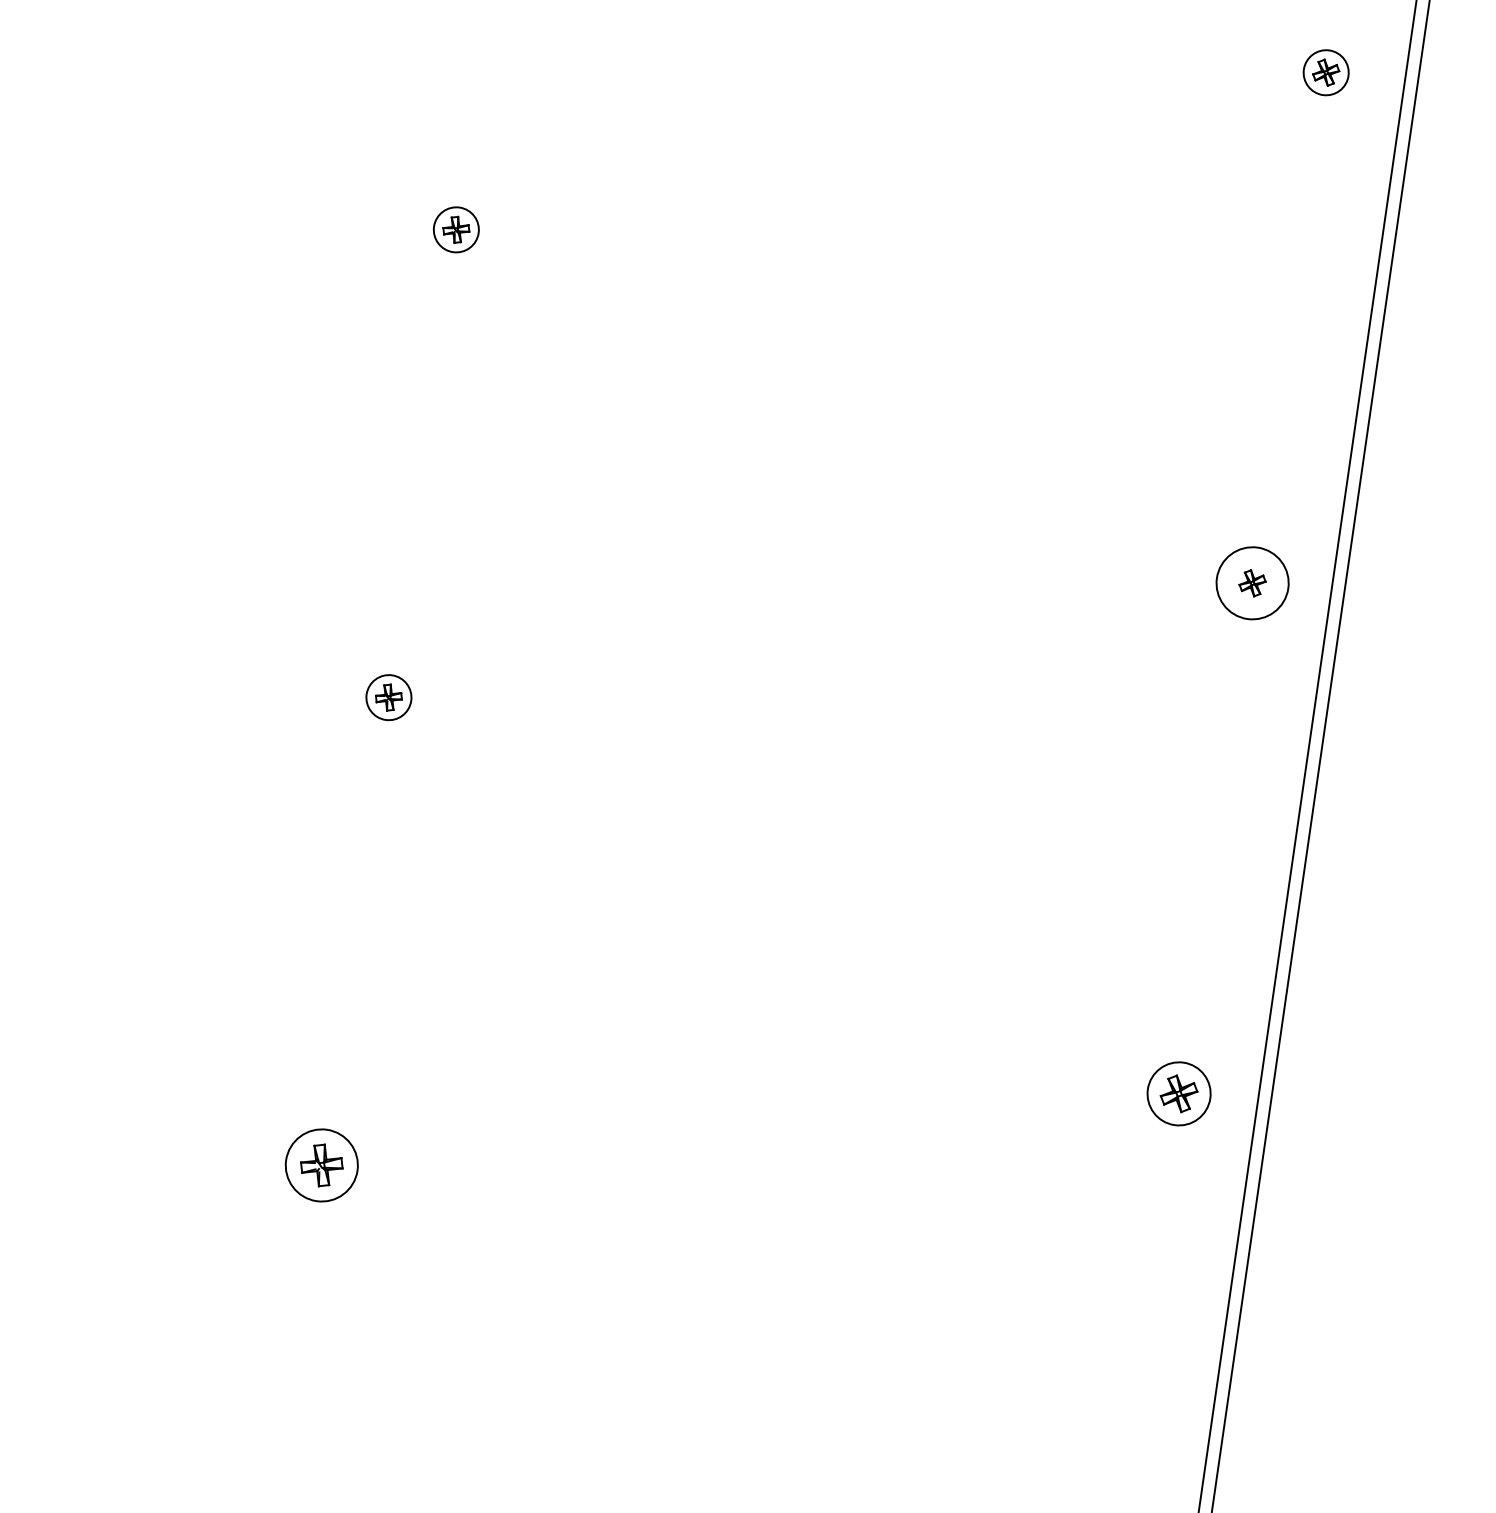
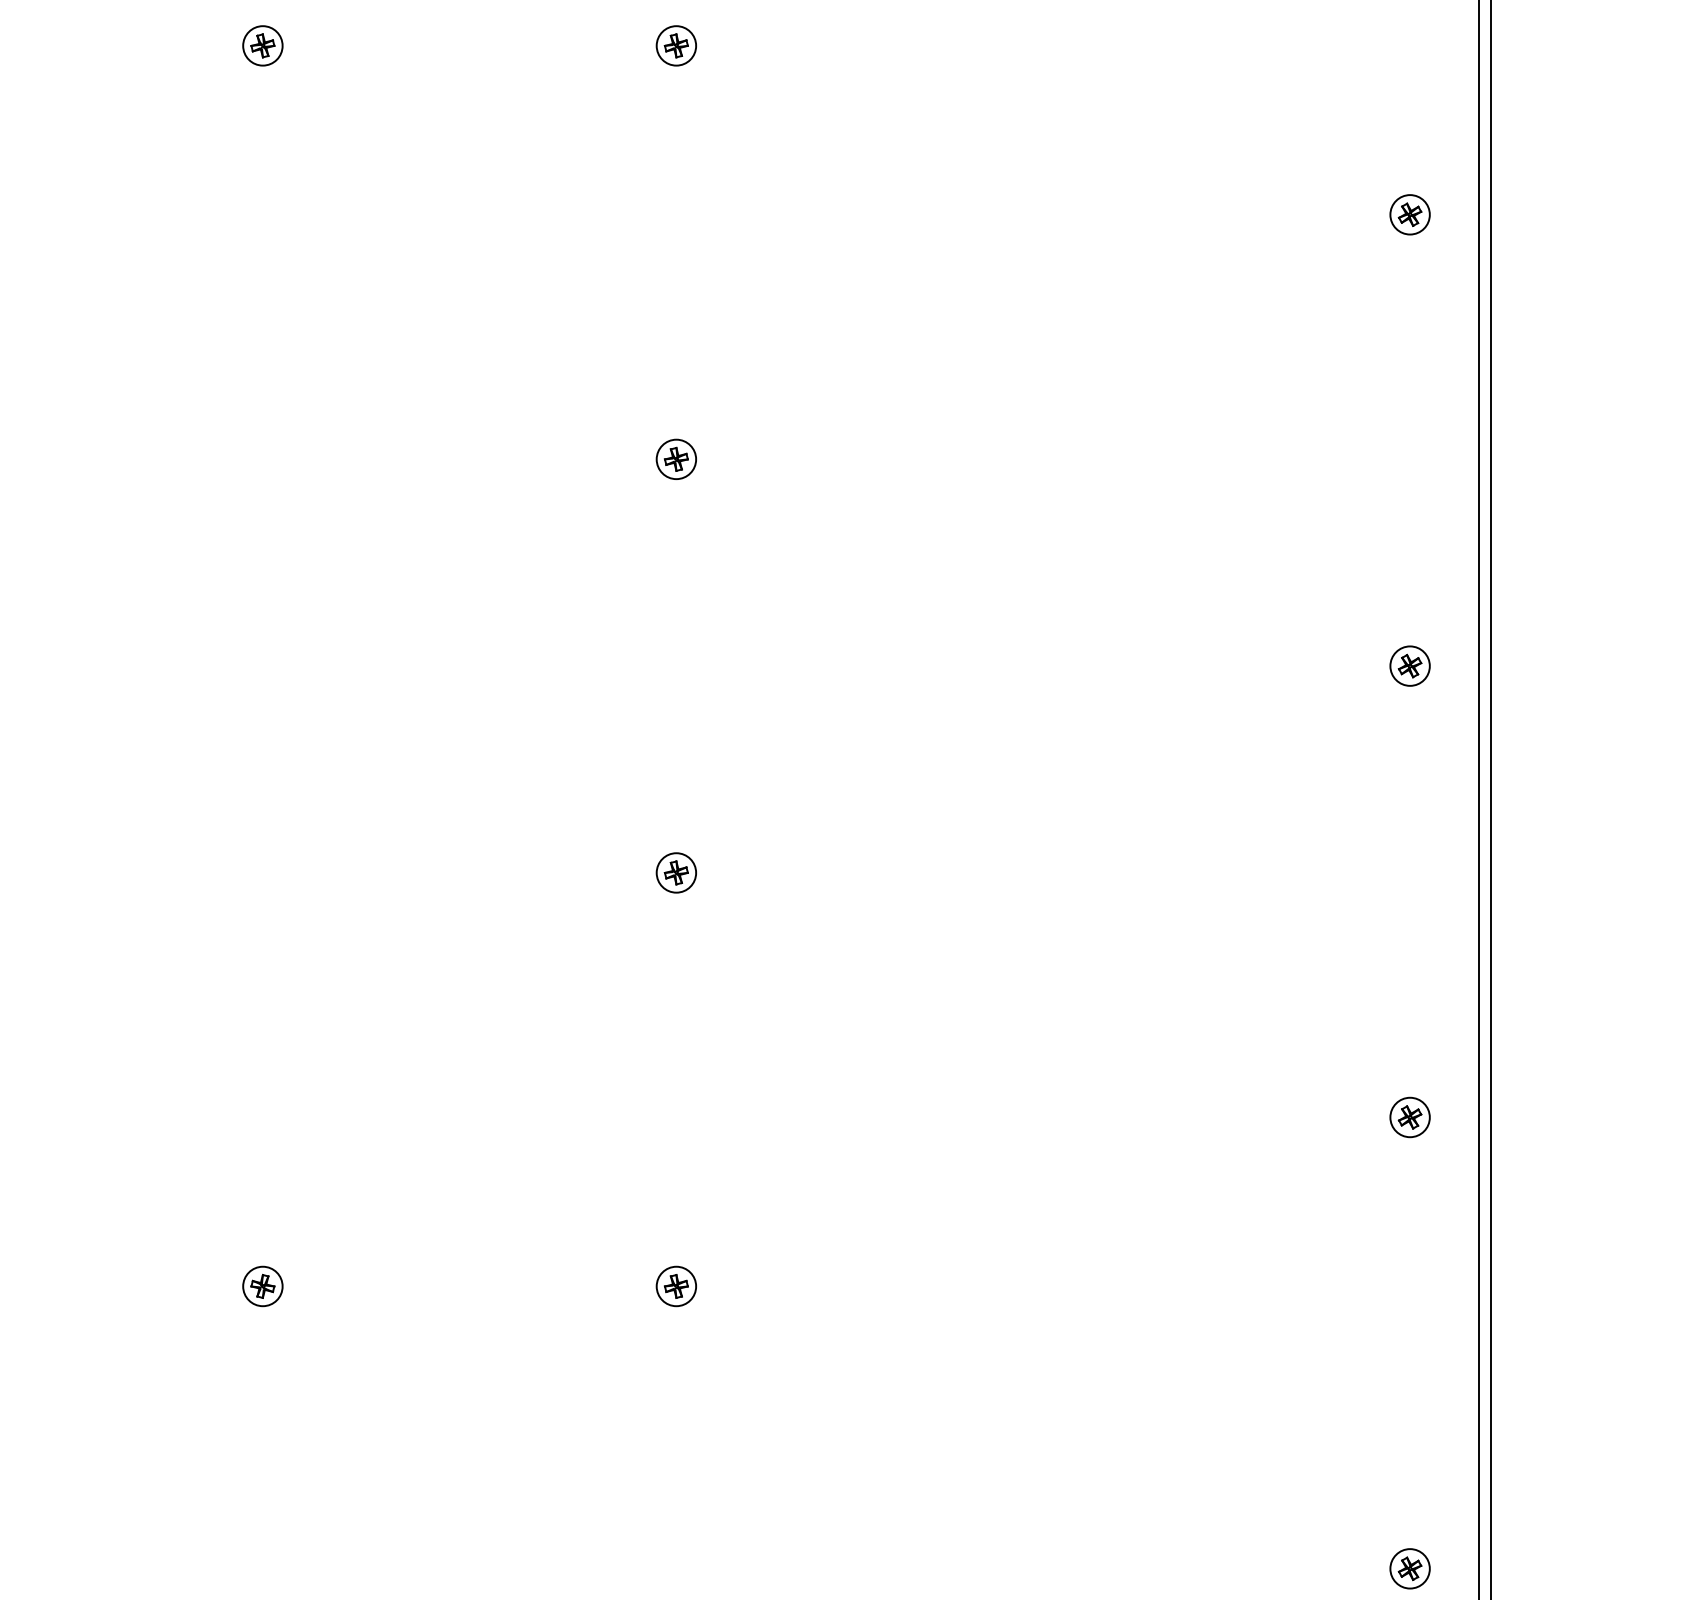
circle: (1252, 582) -> (1409, 665), size x0.62
part: (1178, 1093) -> (1409, 1117), size x0.71
part: (320, 1165) -> (675, 1286), size x0.62

